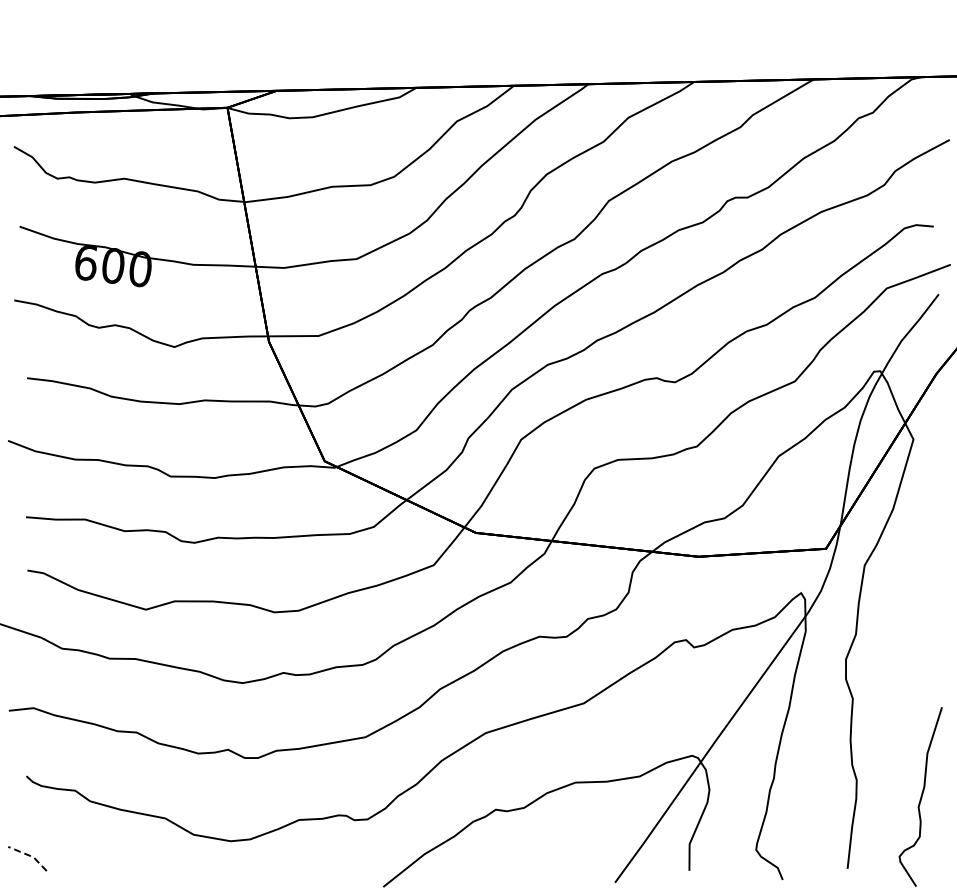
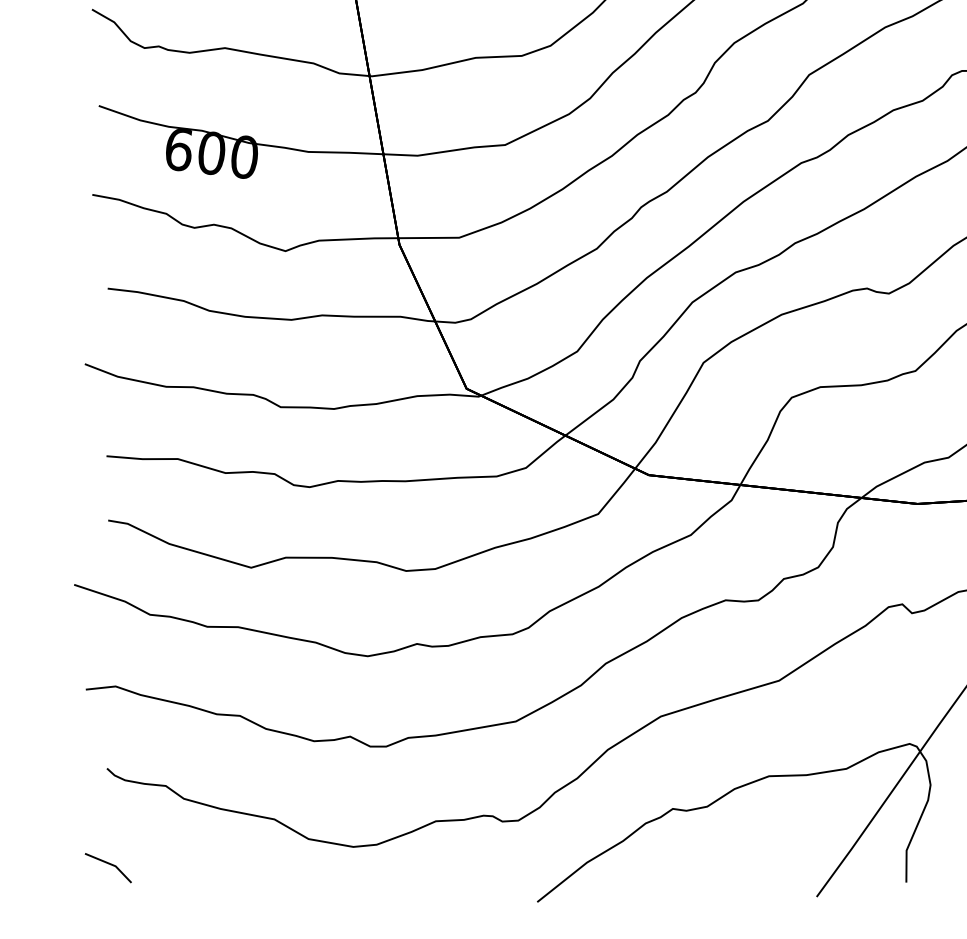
line: (30, 855) -> (111, 864), dashed -> solid

